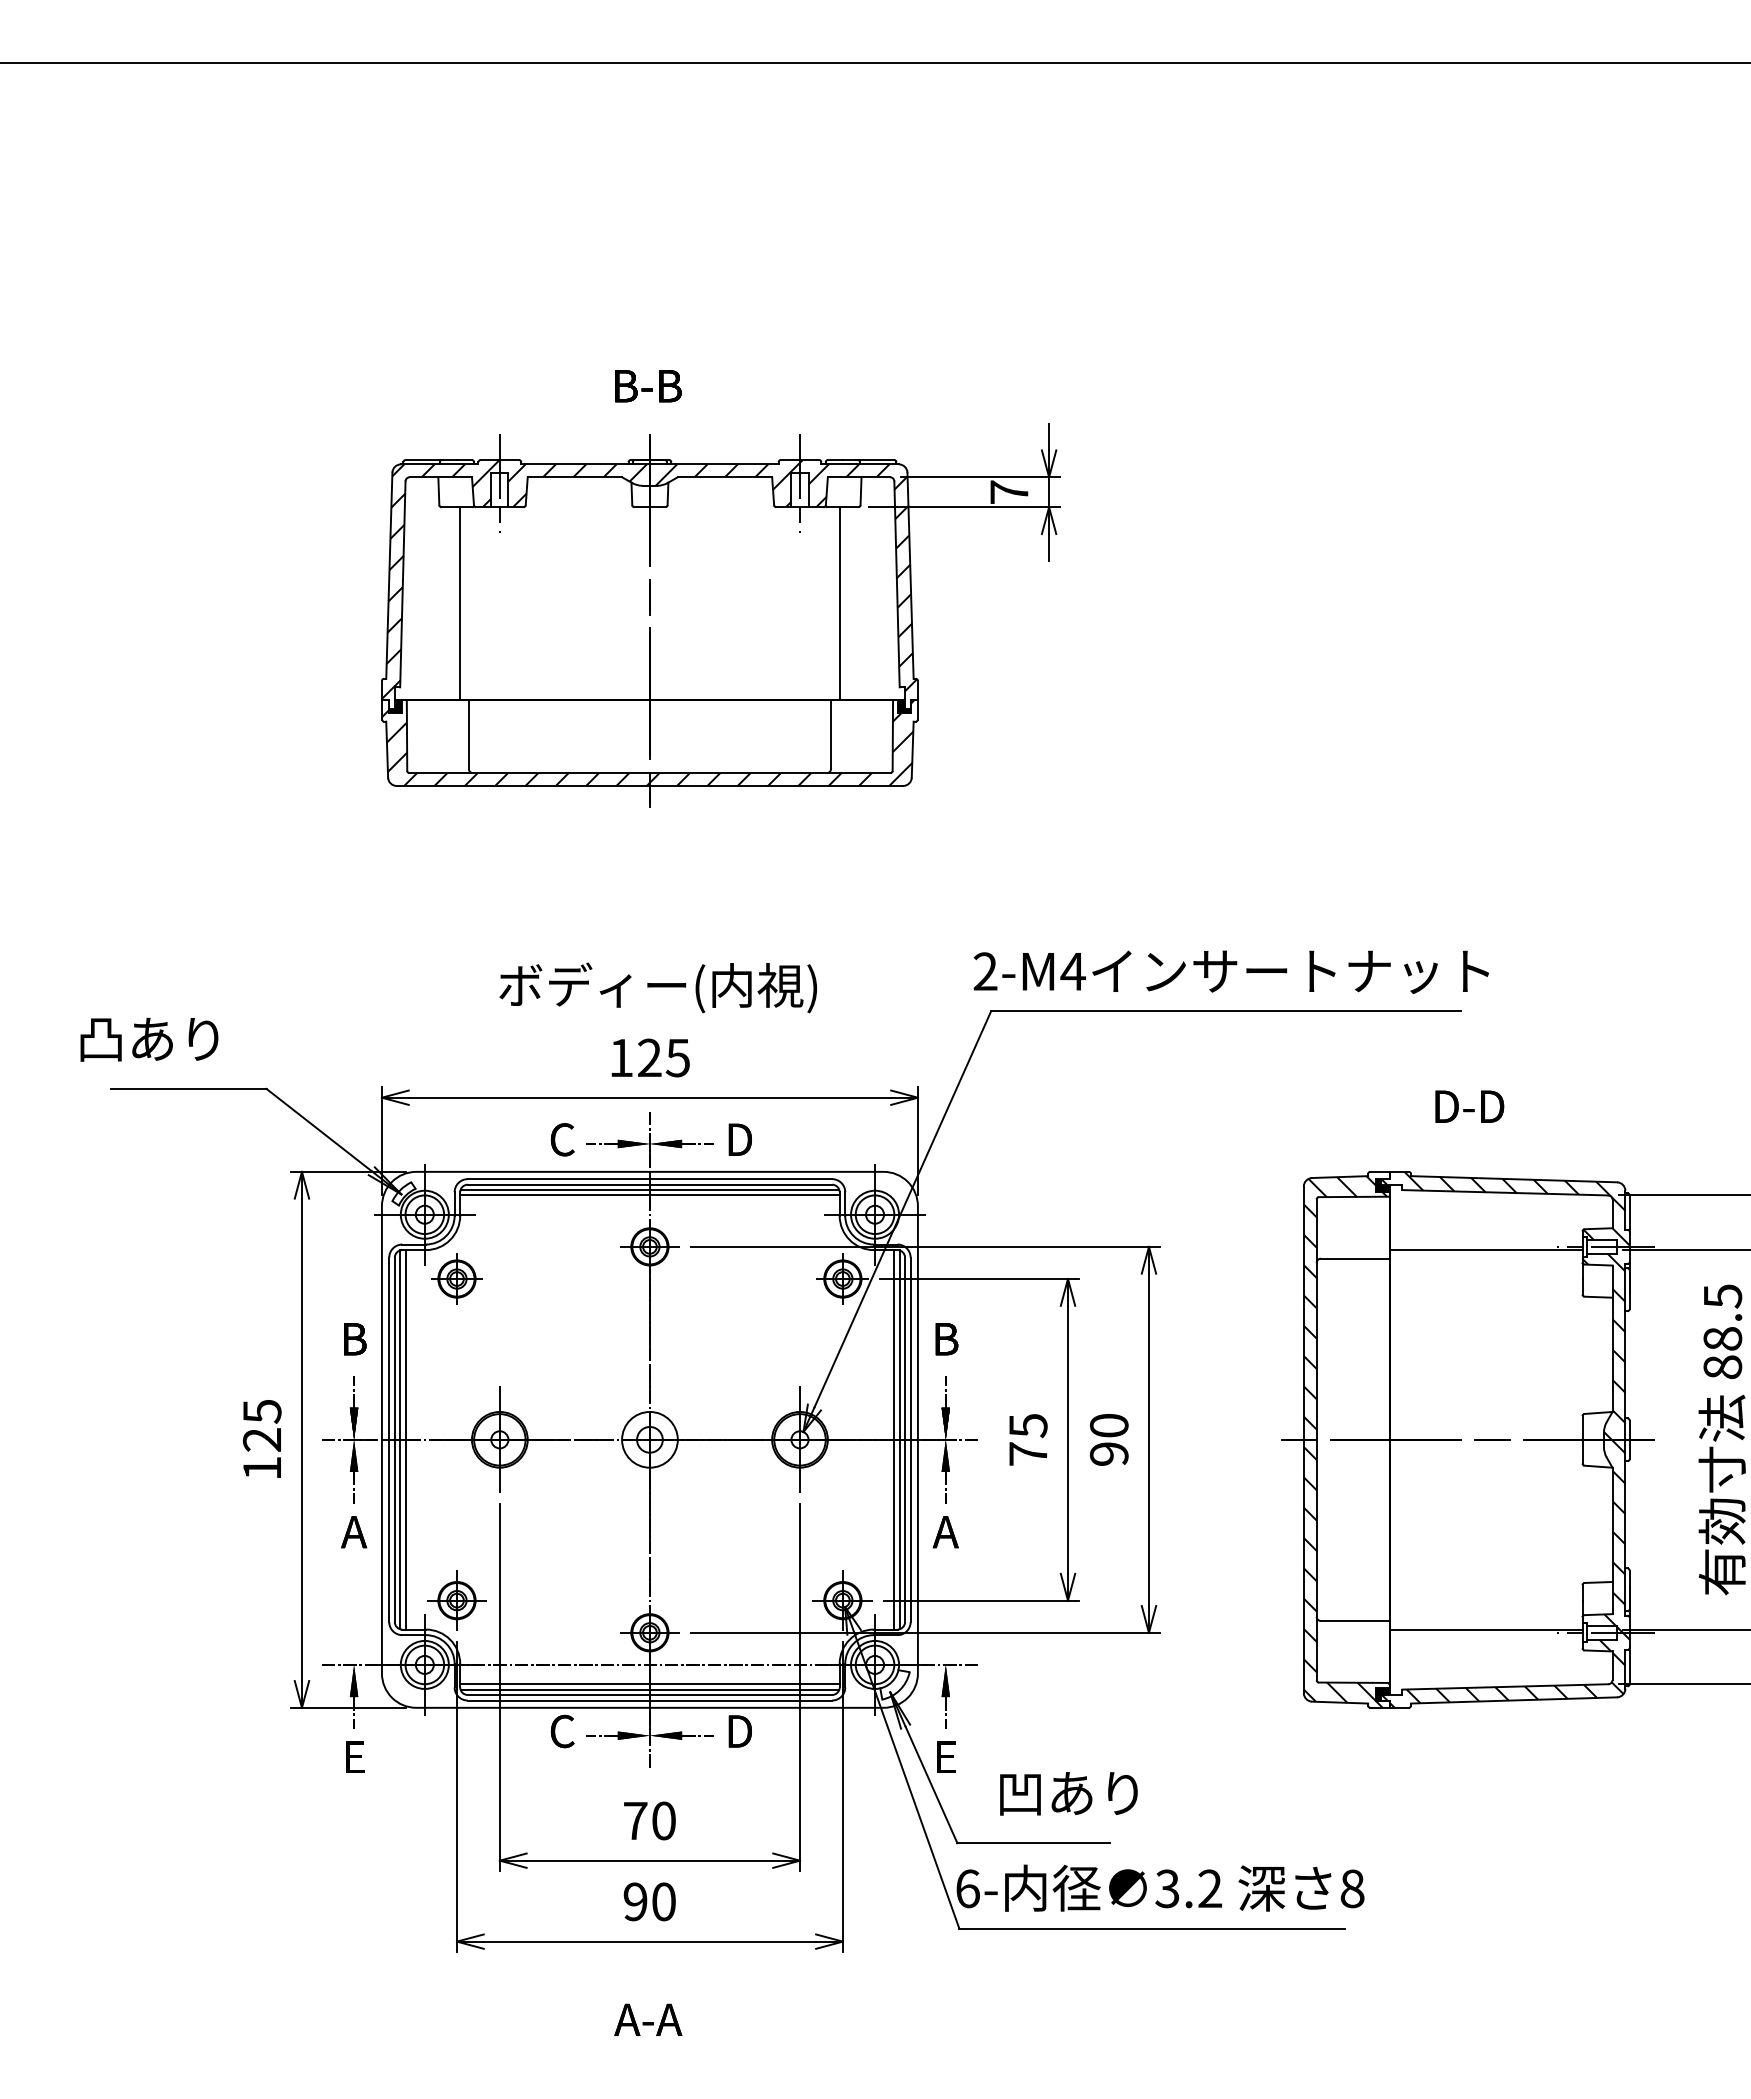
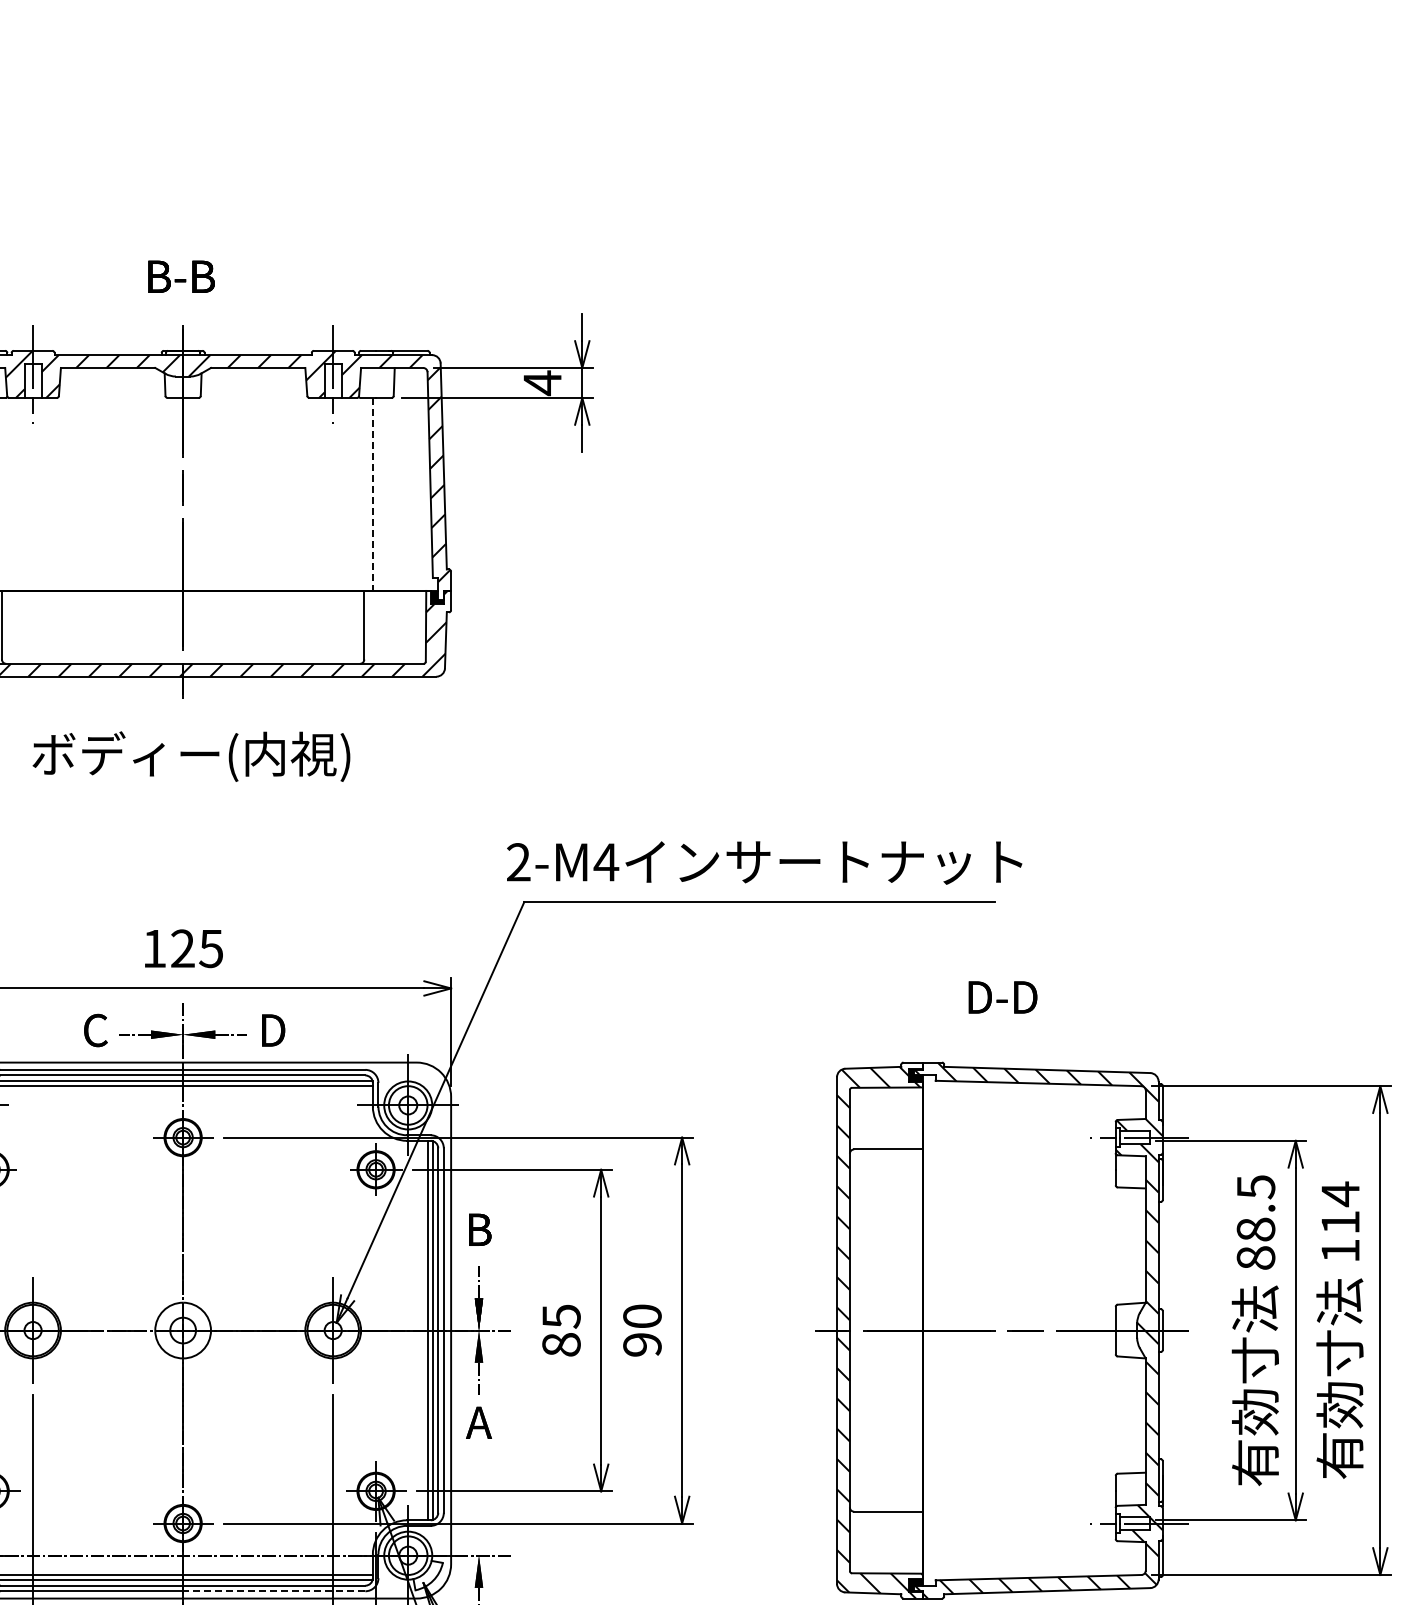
text: (1009, 492) -> (542, 383), 7 -> 4
line: (839, 604) -> (372, 495), solid -> dashed
text: (657, 987) -> (190, 756), moved
line: (1485, 1250) -> (1018, 1141), removed
text: (1028, 1453) -> (561, 1344), 75 -> 85
line: (1485, 1629) -> (1018, 1520), removed
line: (740, 1700) -> (273, 1591), solid -> dashed

